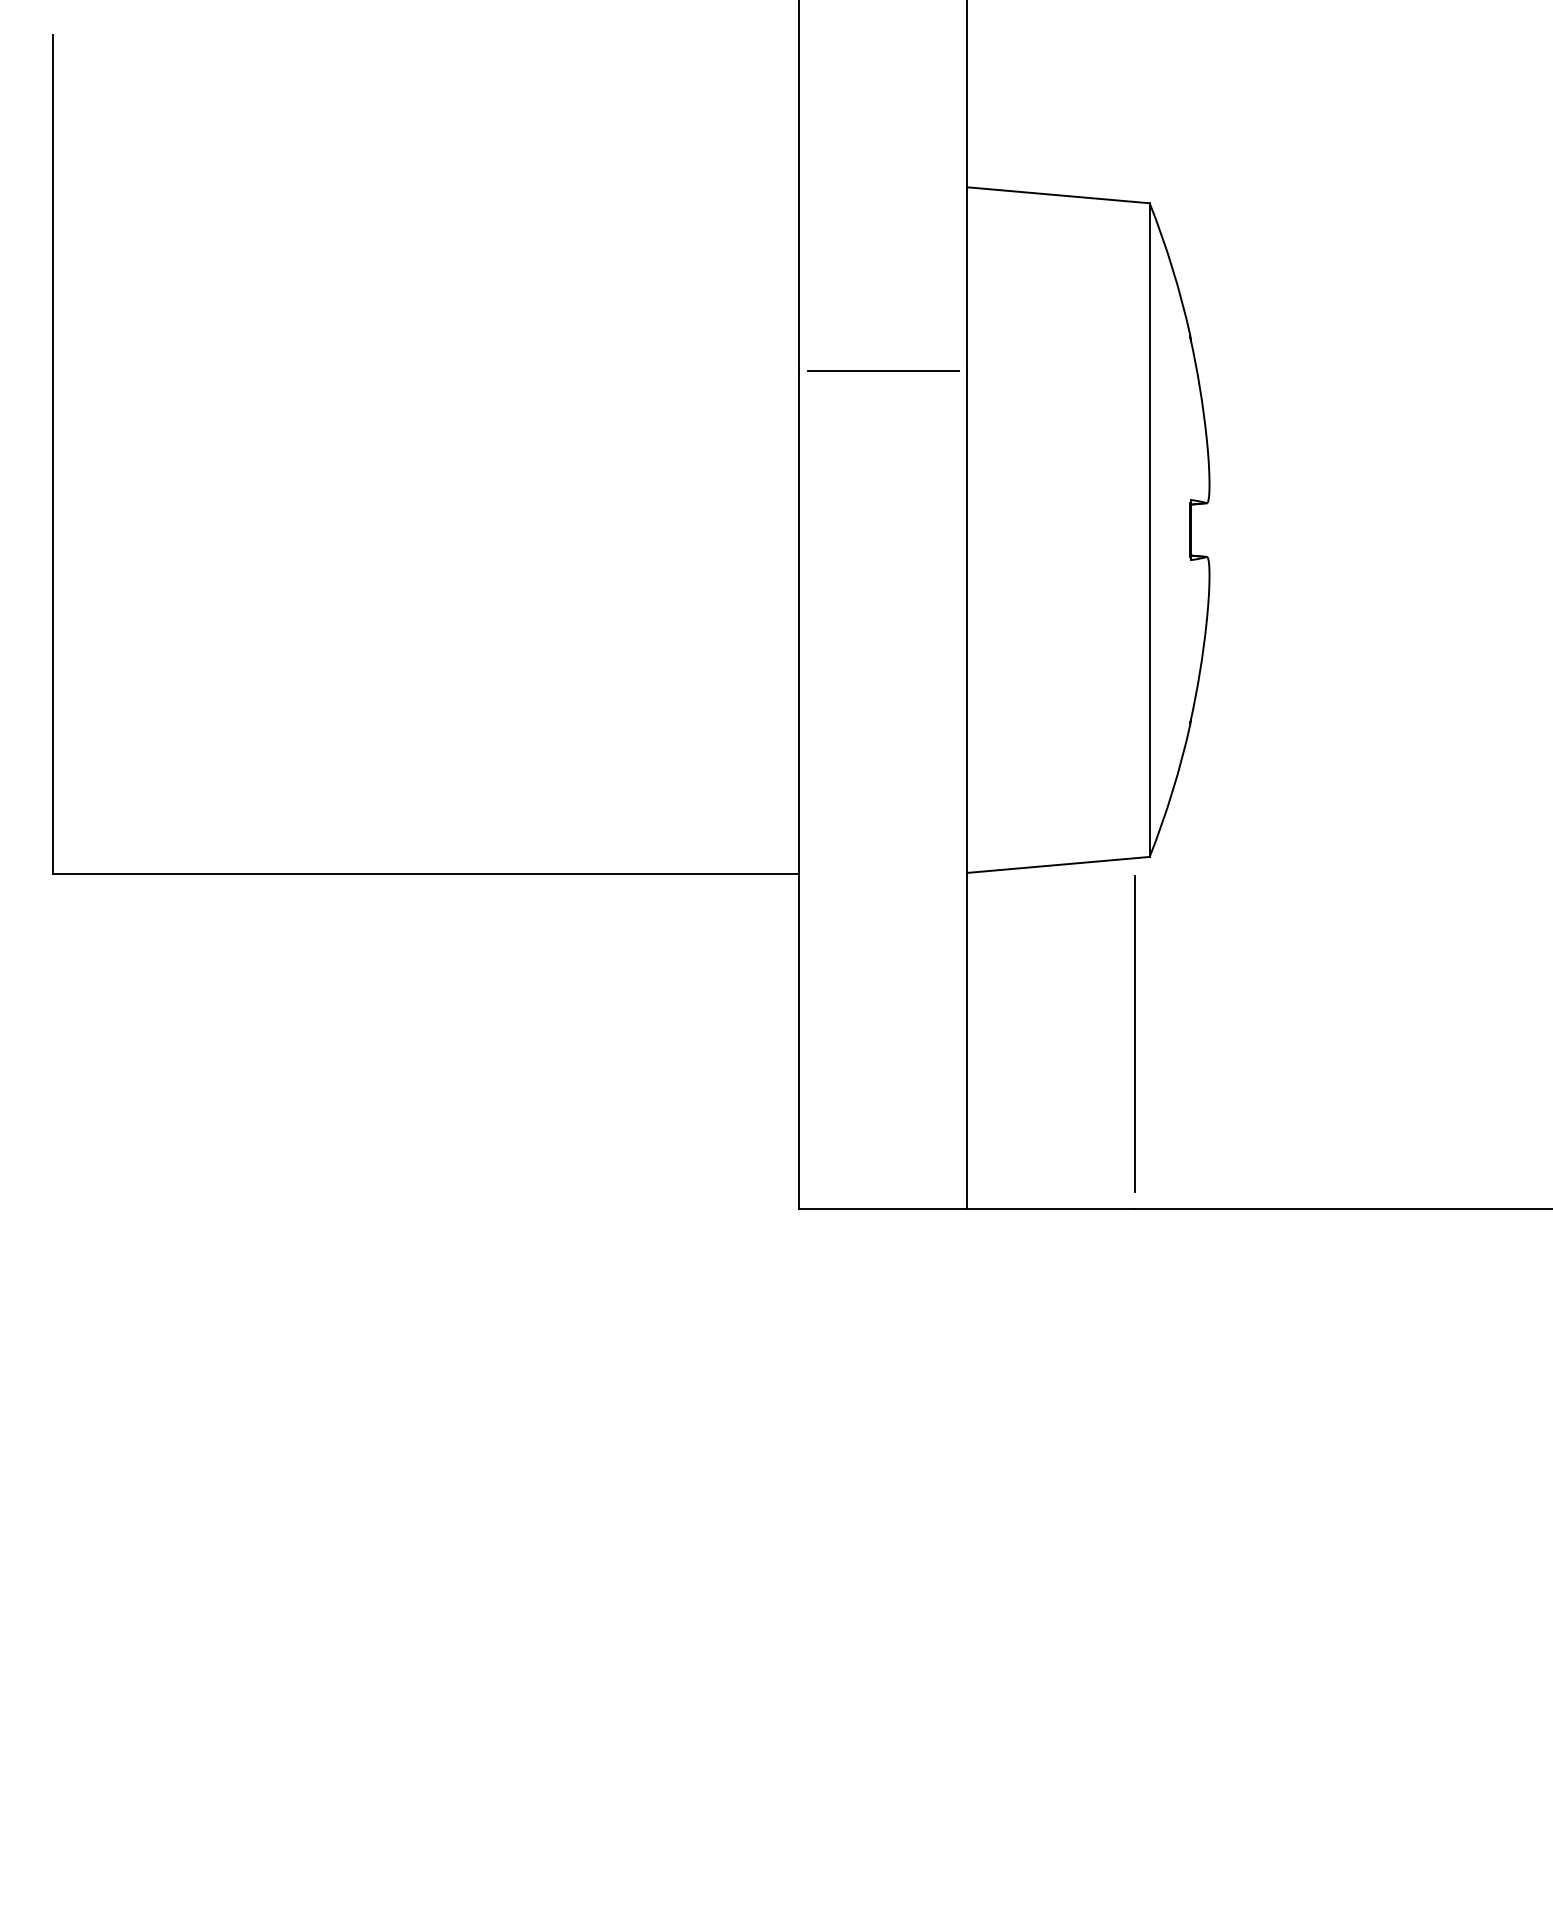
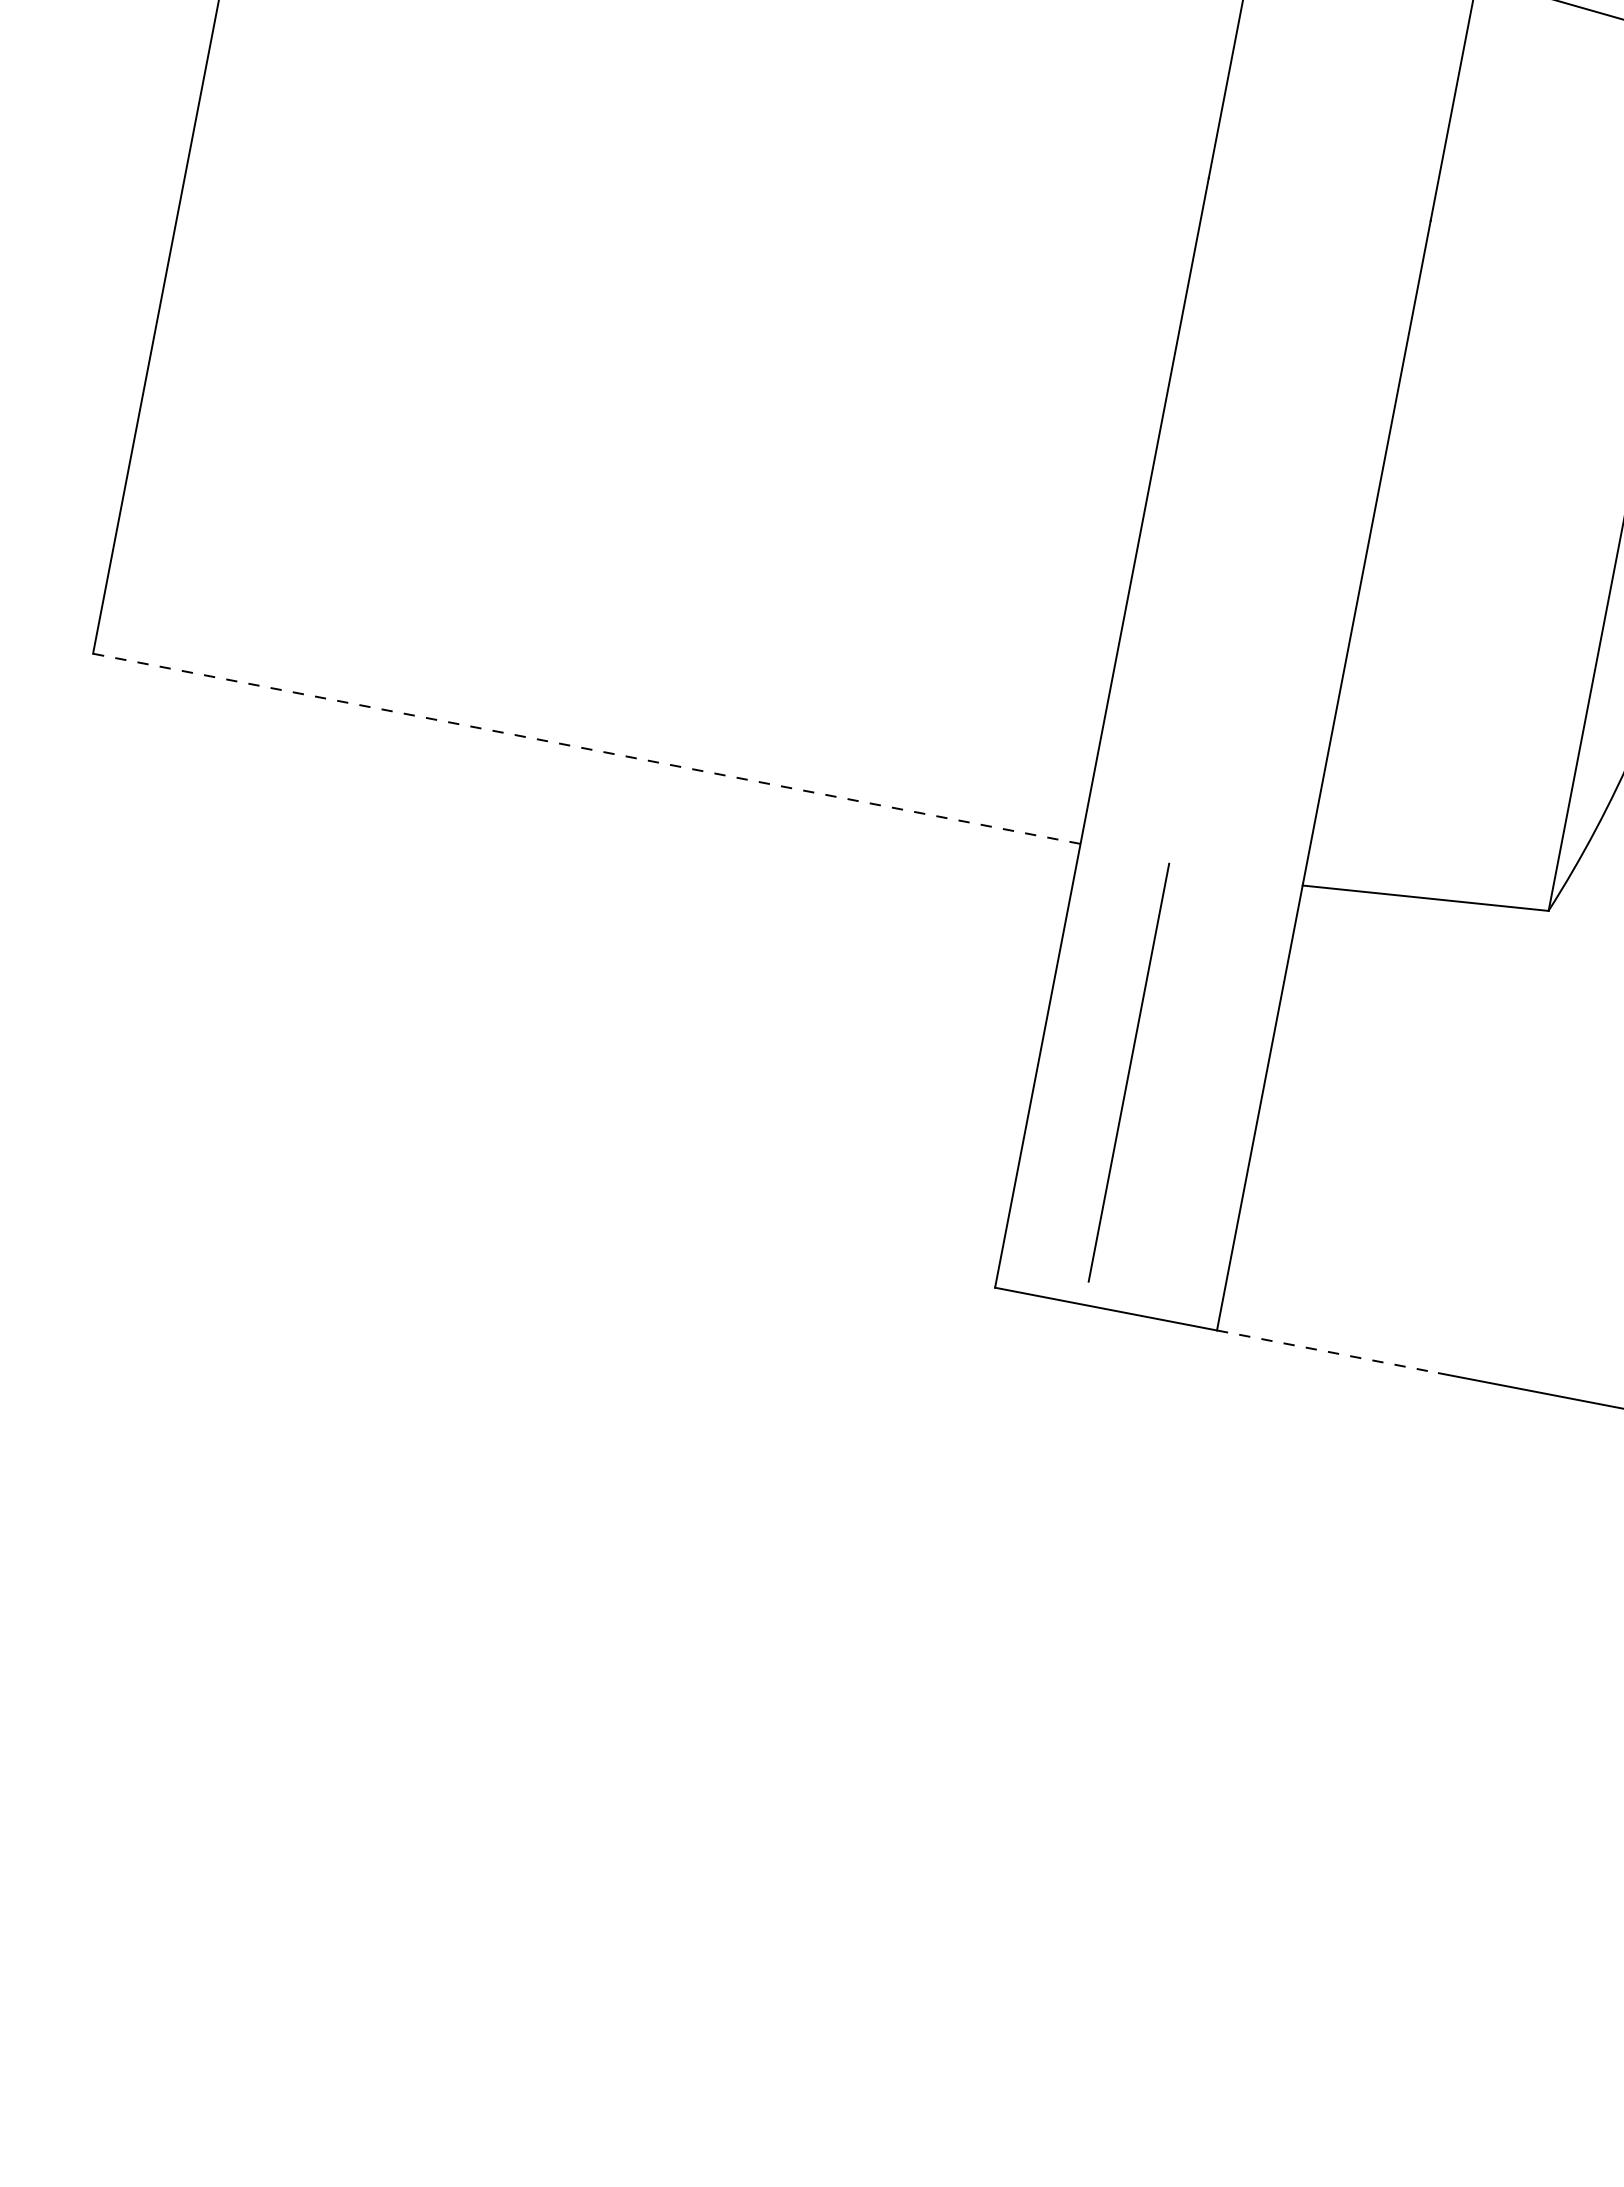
line: (882, 370) -> (1318, 199), removed
line: (426, 873) -> (587, 748), solid -> dashed
line: (1134, 1033) -> (1128, 1072), moved
line: (1050, 1209) -> (1327, 1352), solid -> dashed

